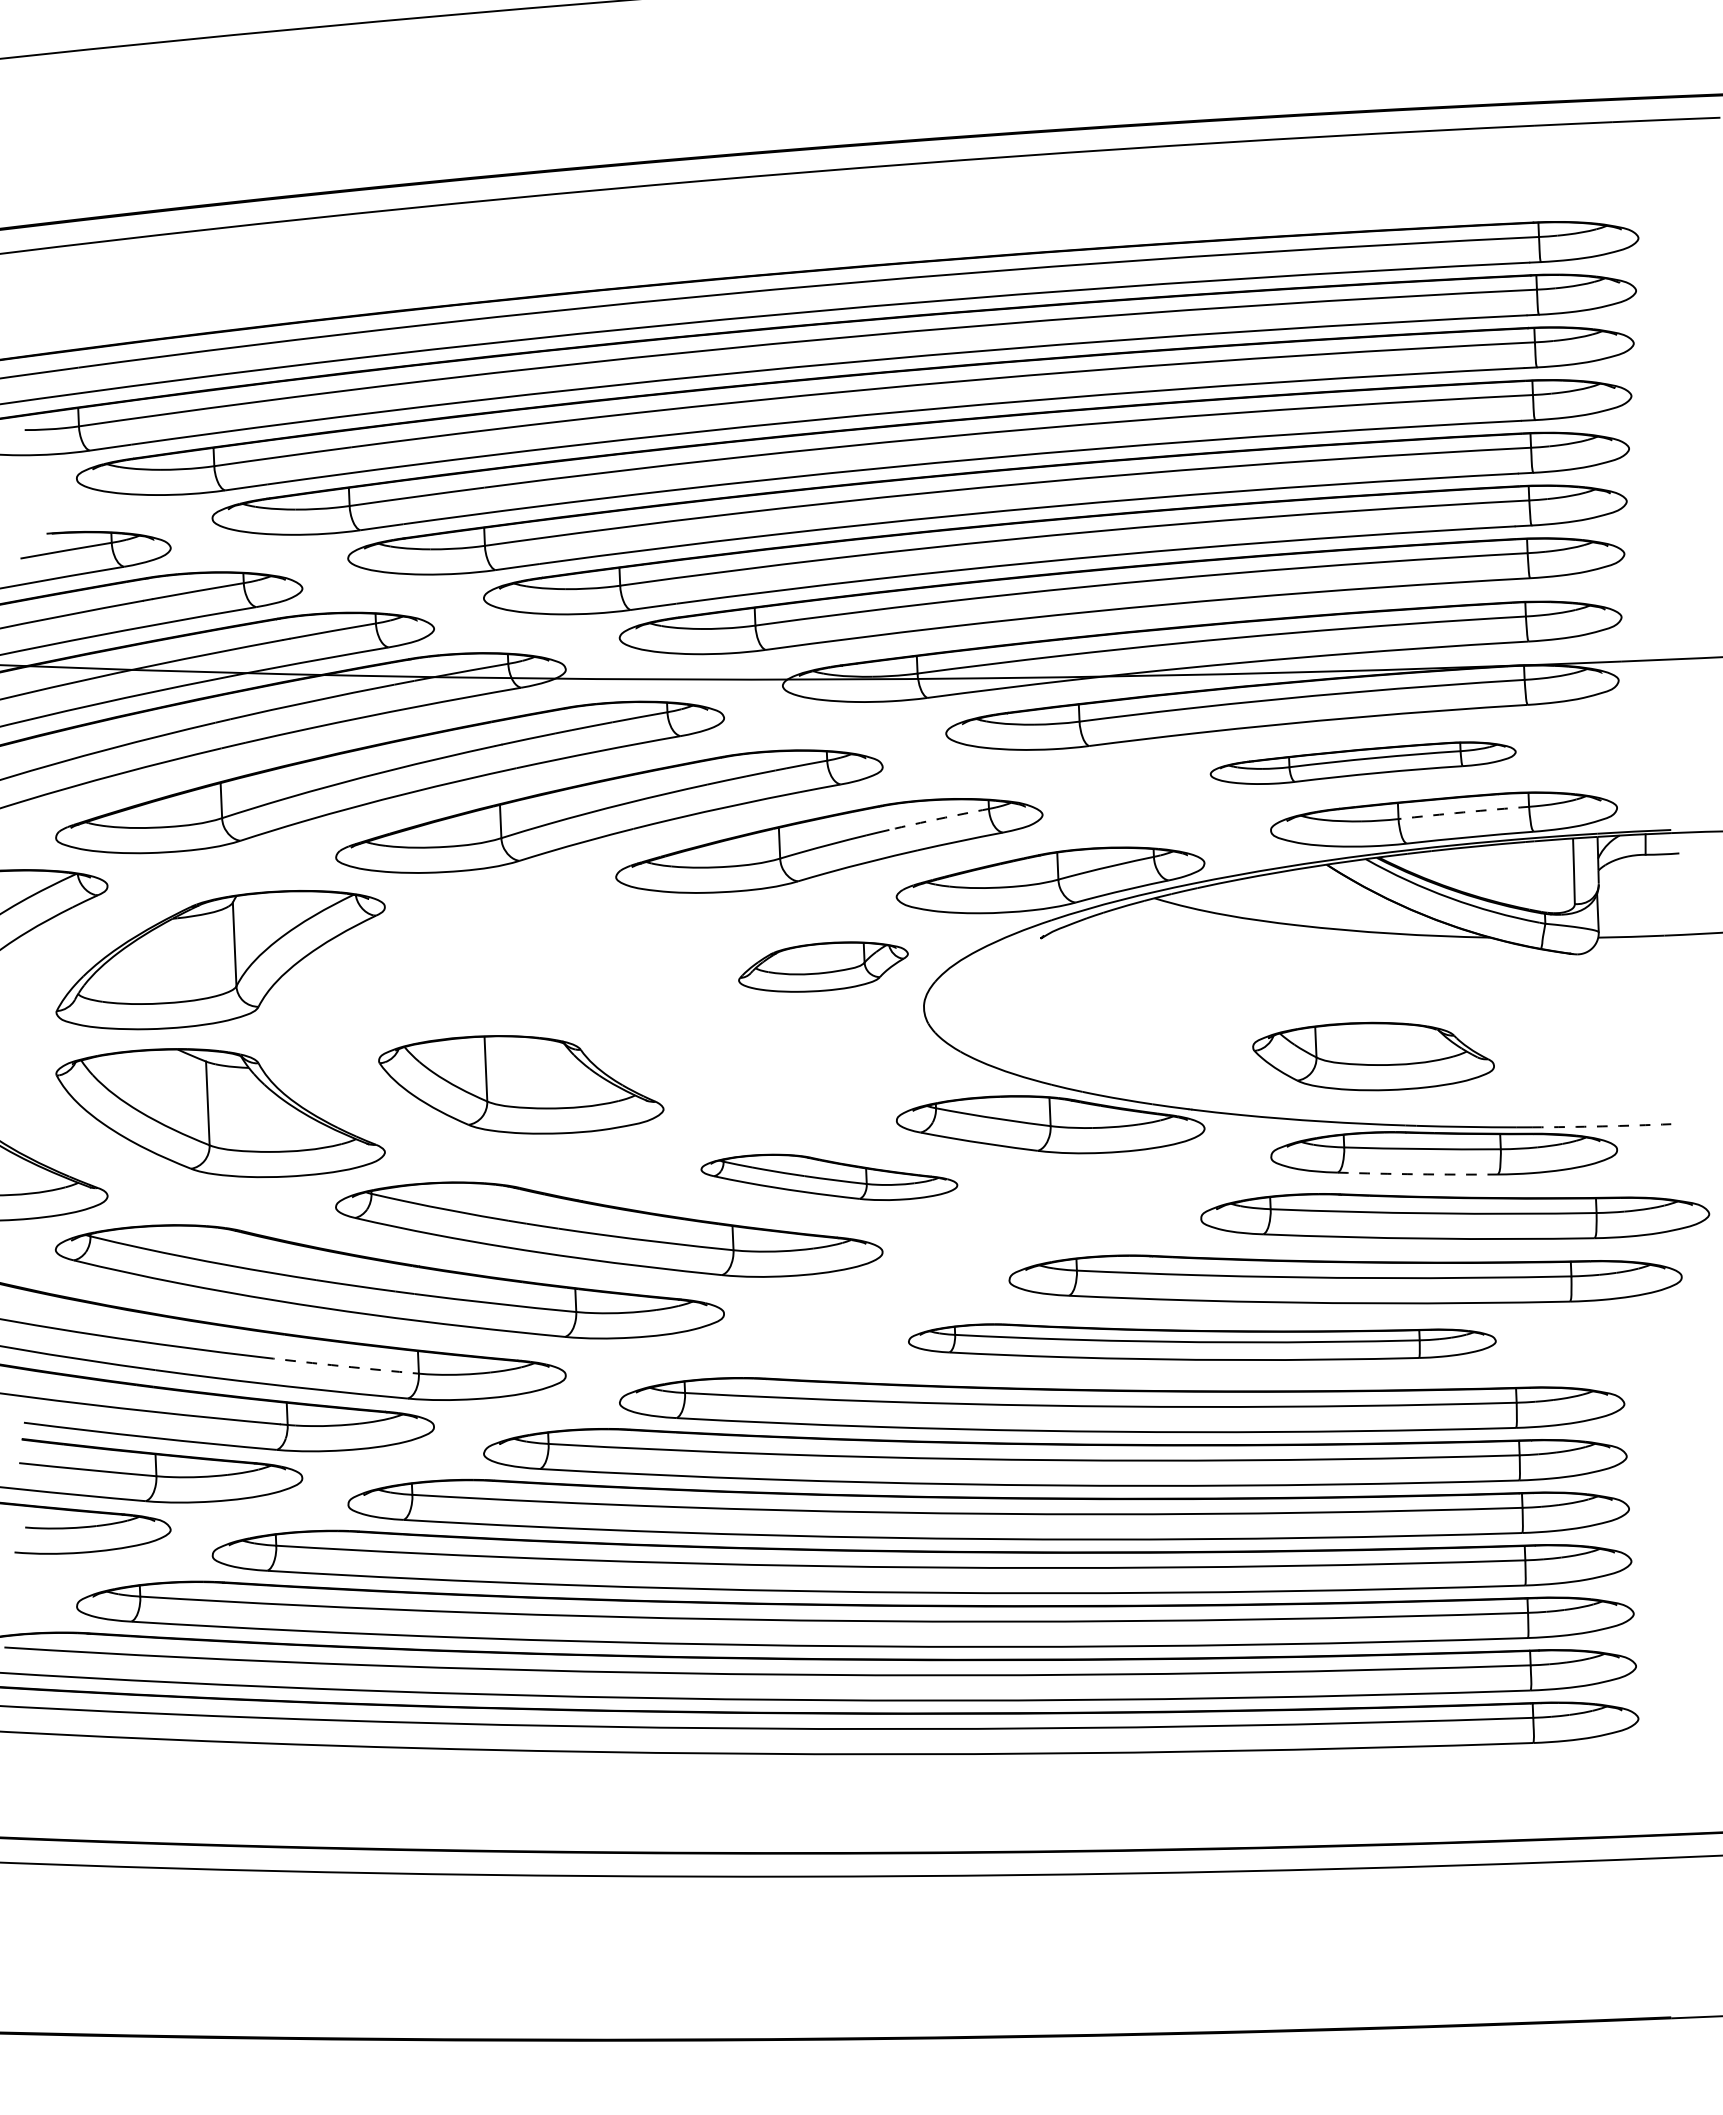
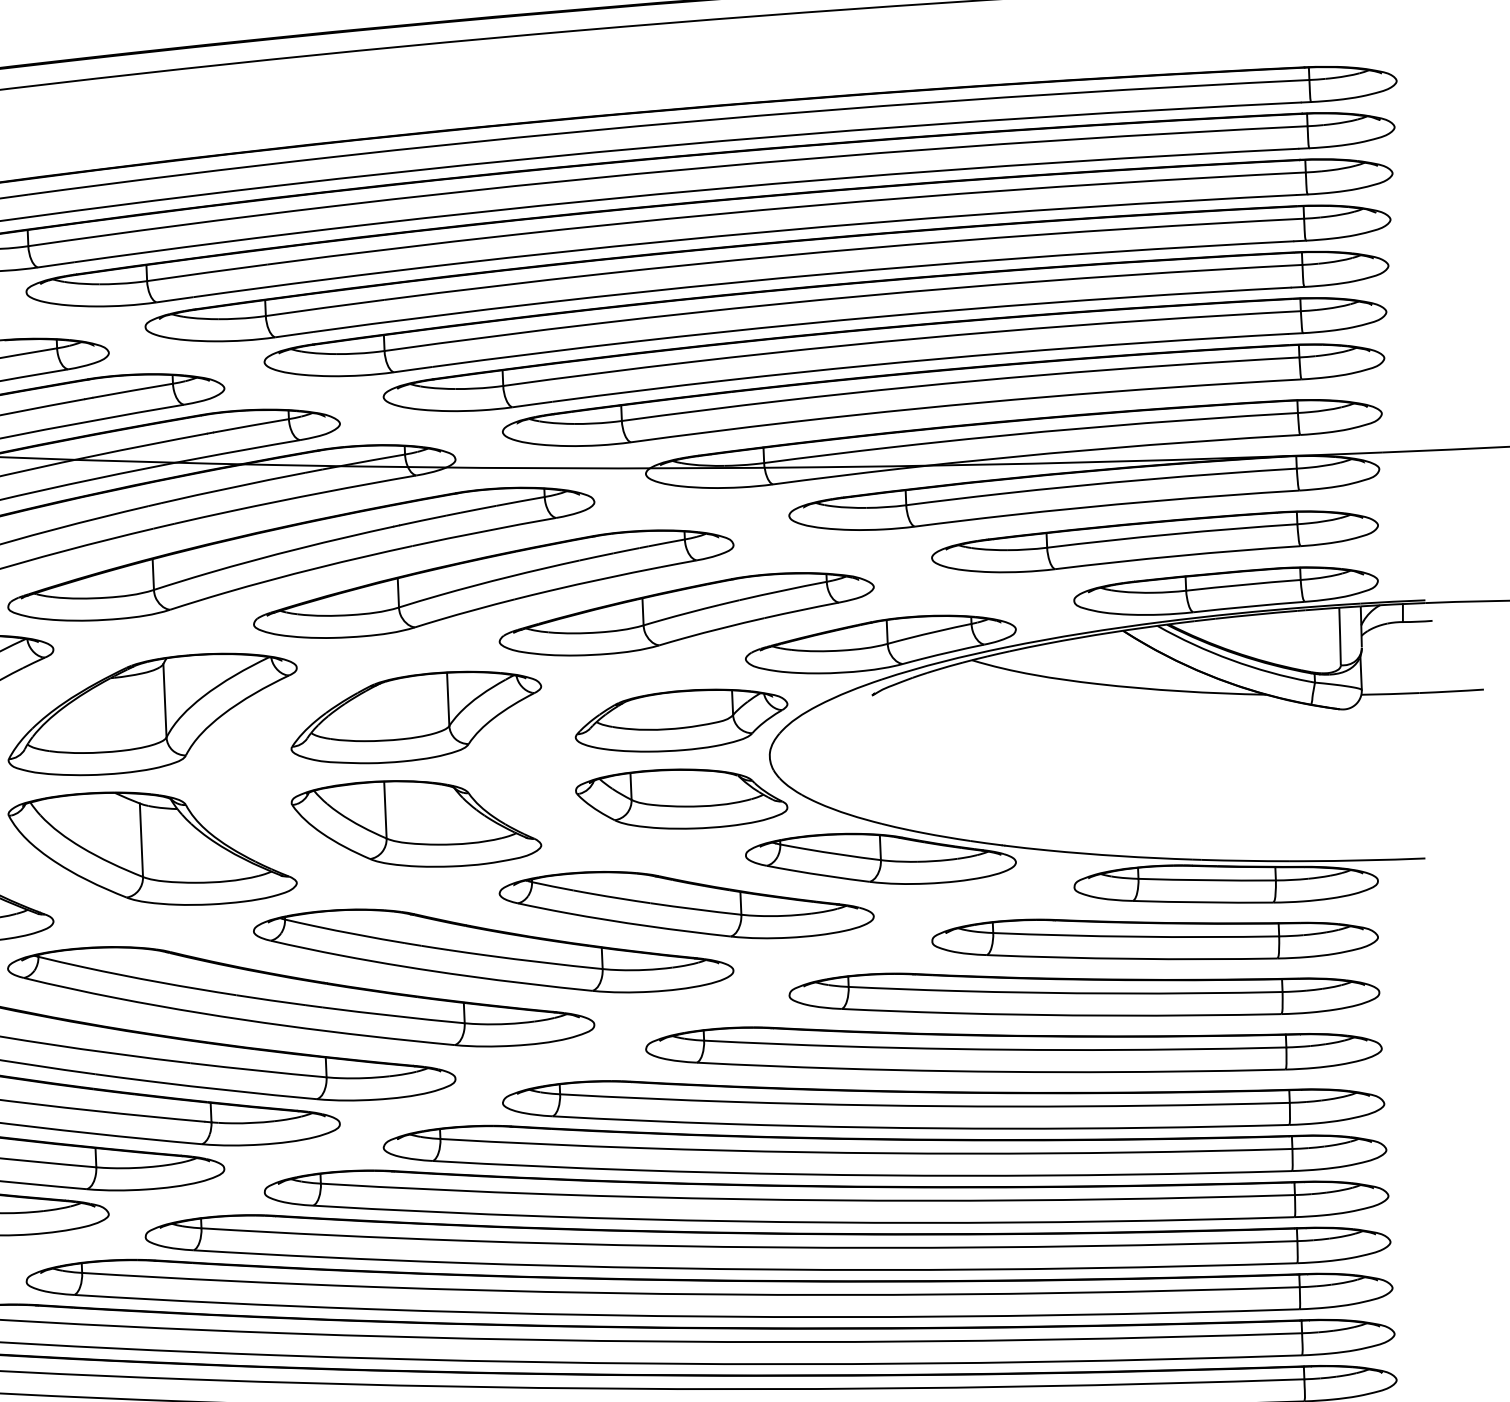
part: (1363, 762) -> (1155, 541), size x1.67
arc: (1463, 812) -> (1243, 584), dashed -> solid
arc: (939, 818) -> (783, 590), dashed -> solid
part: (521, 963) -> (416, 717), added
part: (823, 966) -> (681, 720), size x1.43
part: (1373, 1056) -> (681, 799), moved
arc: (1602, 1126) -> (1365, 860), dashed -> solid
arc: (1417, 1174) -> (1202, 902), dashed -> solid
part: (829, 1177) -> (686, 905), size x1.67
part: (1455, 1216) -> (1155, 939), moved
part: (1345, 1279) -> (1084, 994), moved
part: (1202, 1341) -> (1014, 1049), size x1.43
arc: (341, 1366) -> (258, 1071), dashed -> solid

